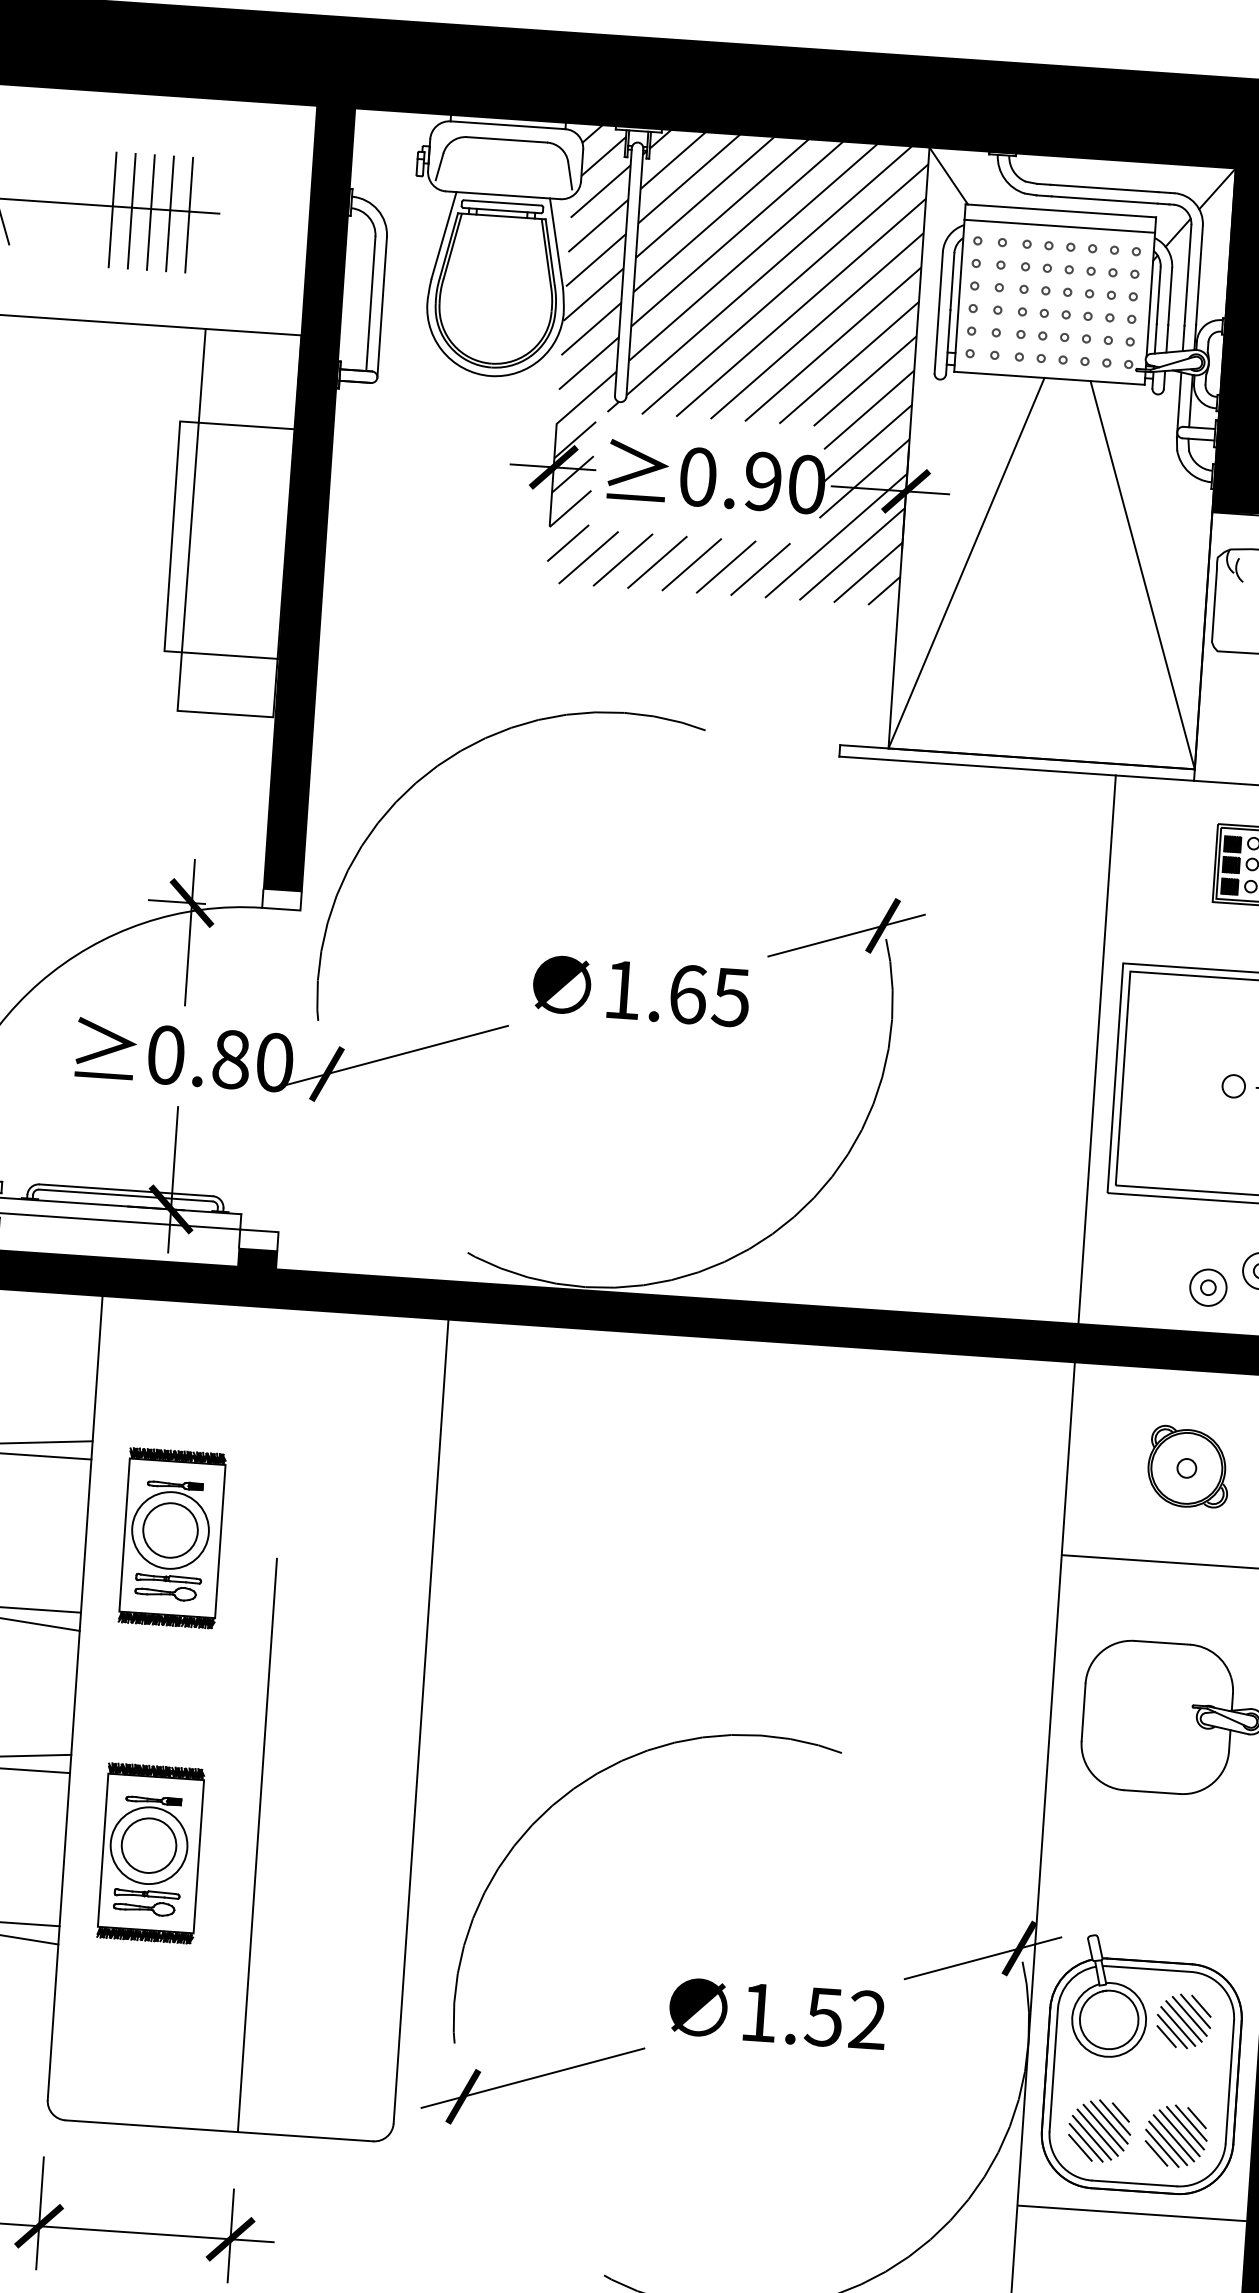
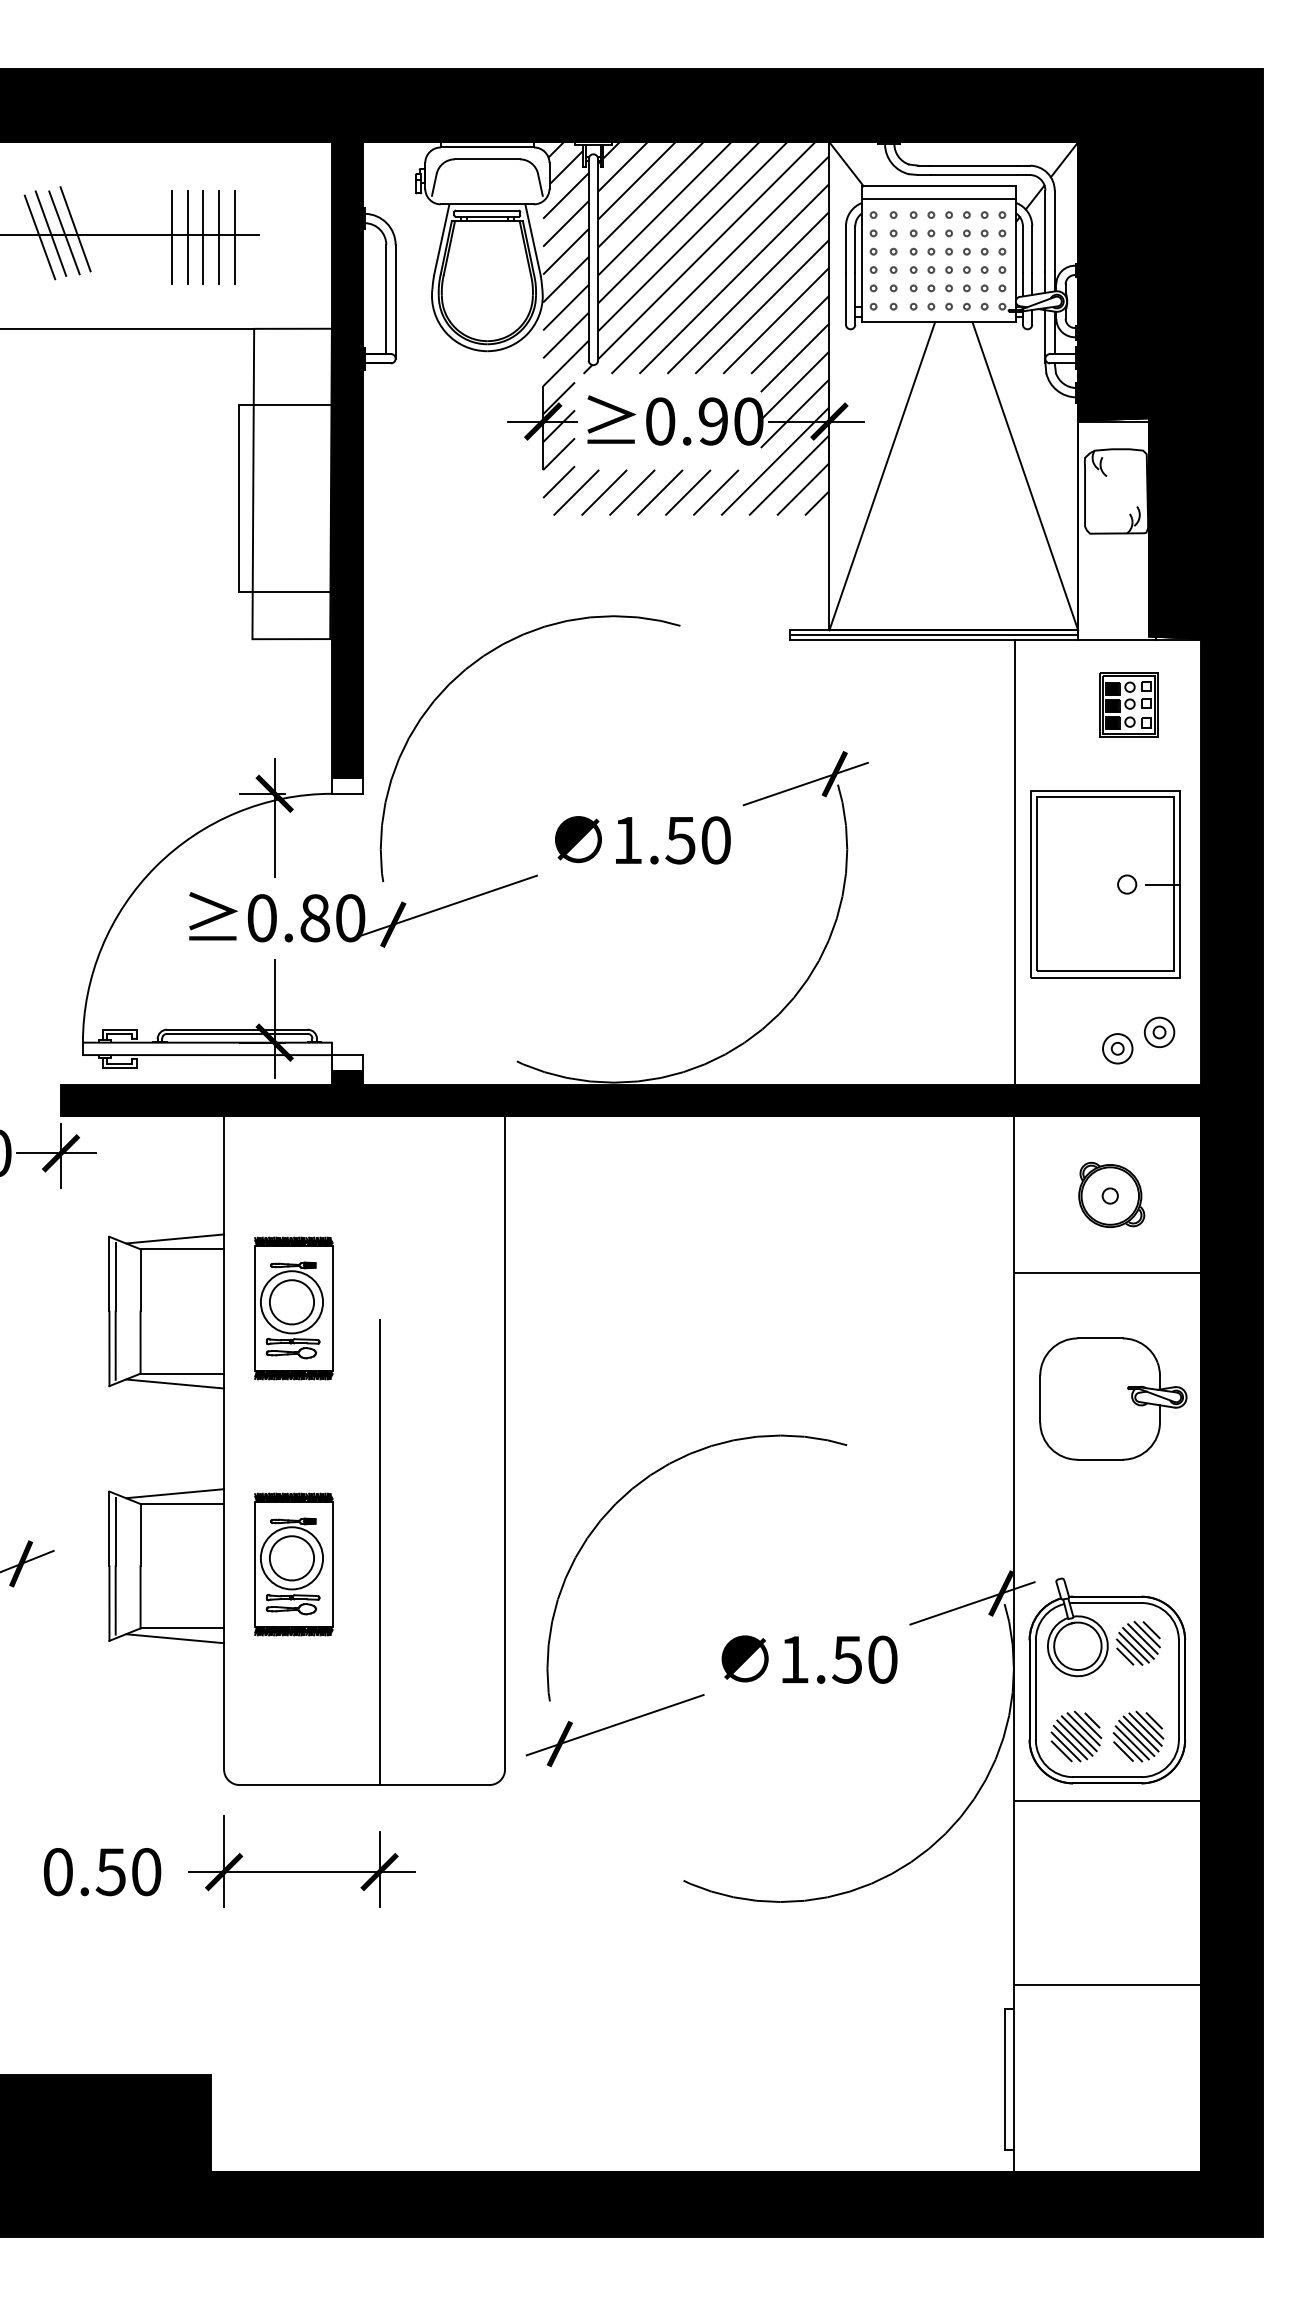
line: (1017, 763) -> (934, 635), added
text: (708, 996) -> (697, 840), 1.65 -> 1.50
text: (867, 2019) -> (882, 1659), 1.52 -> 1.50

